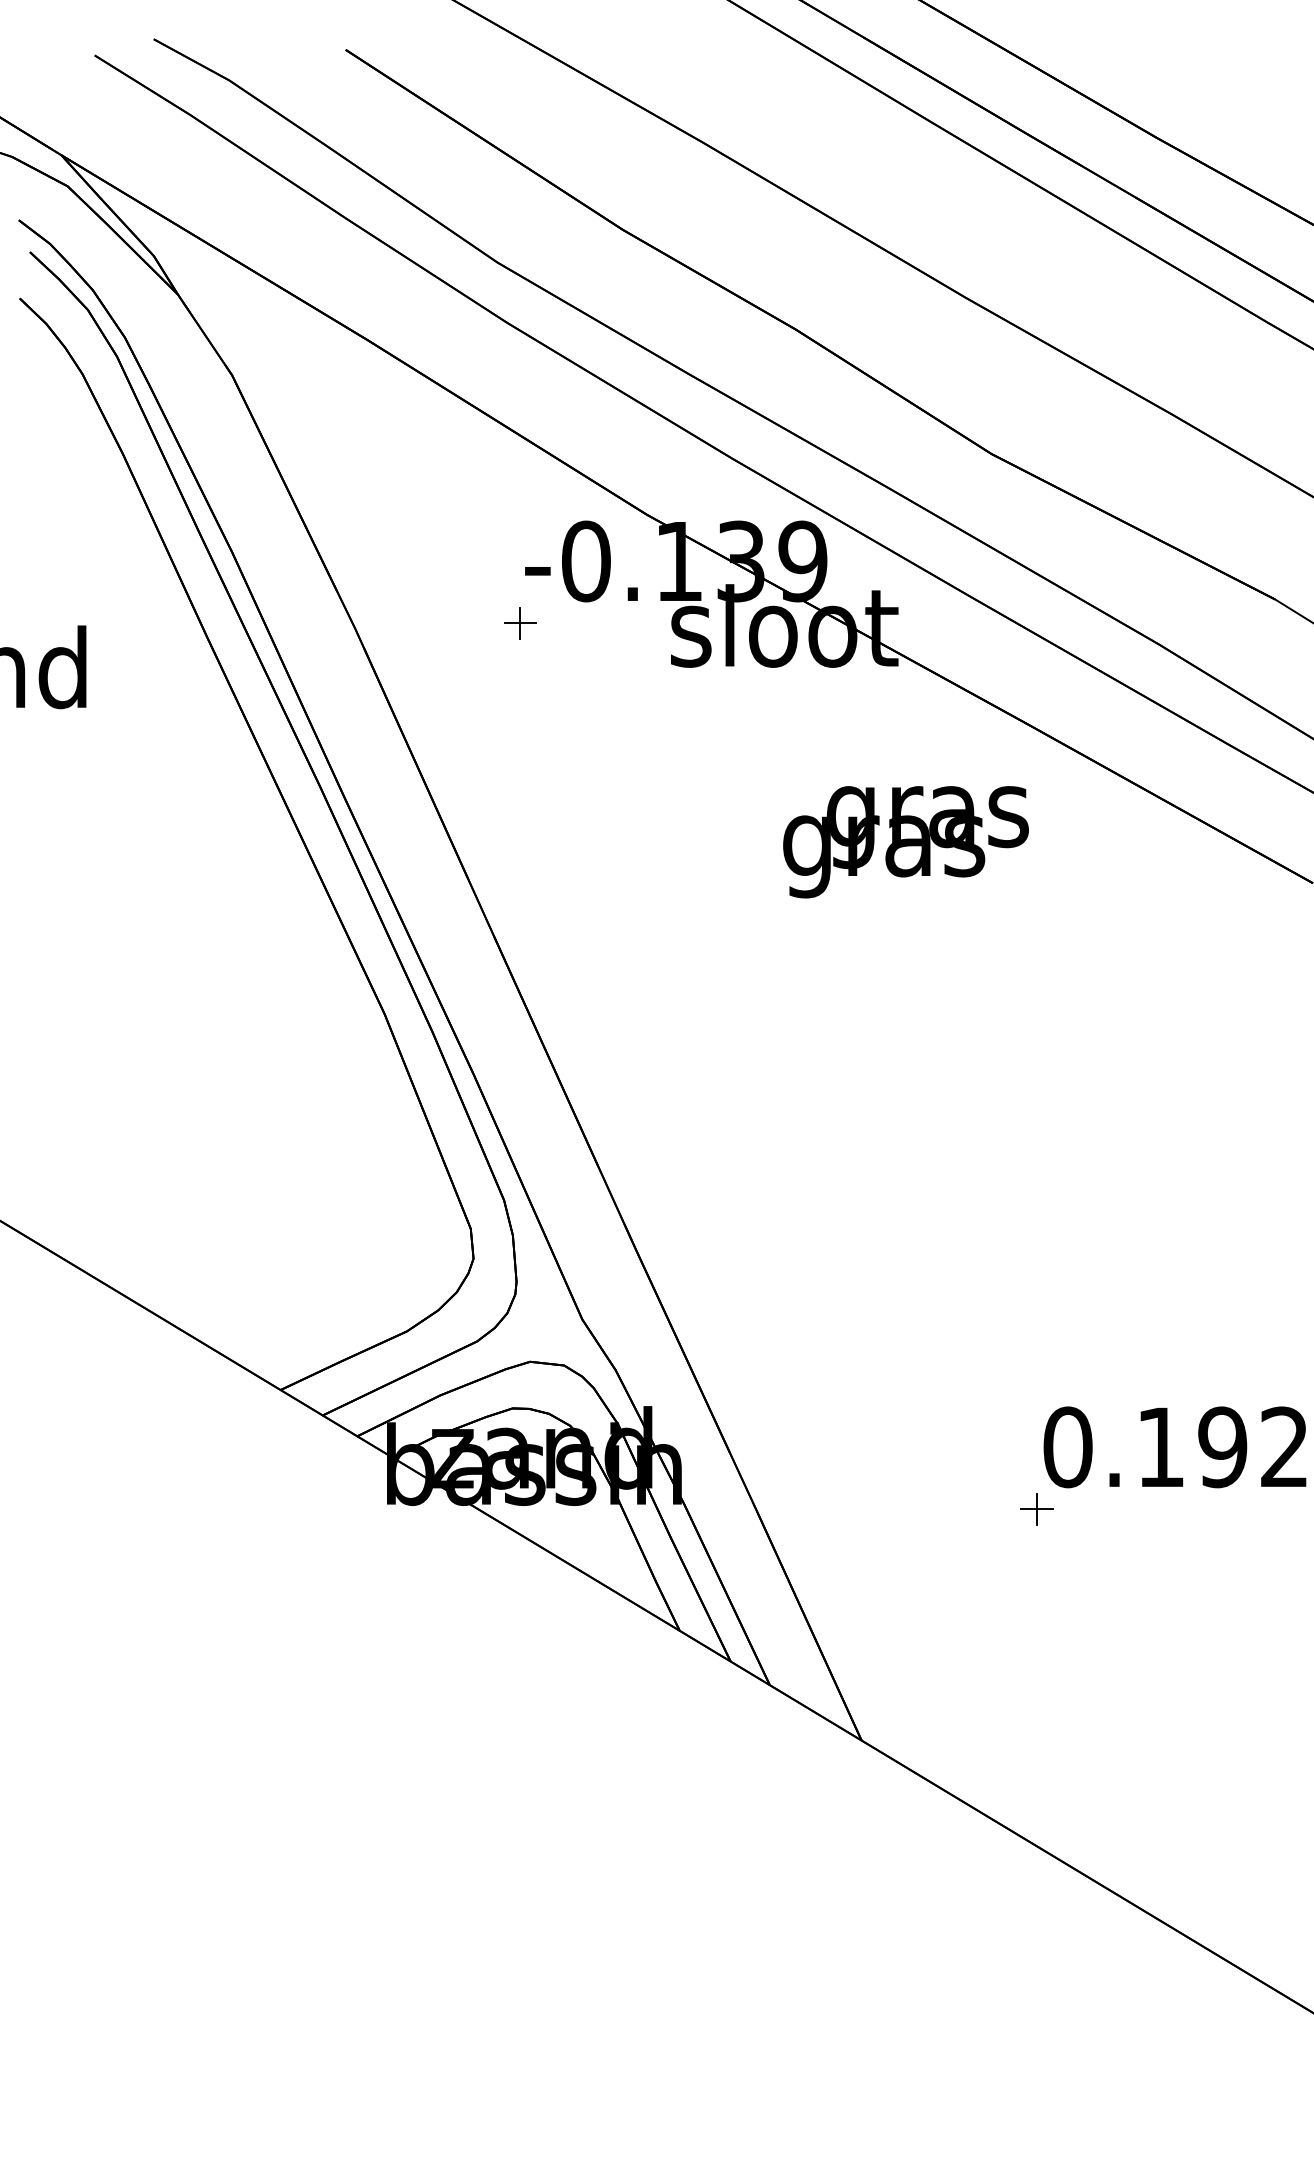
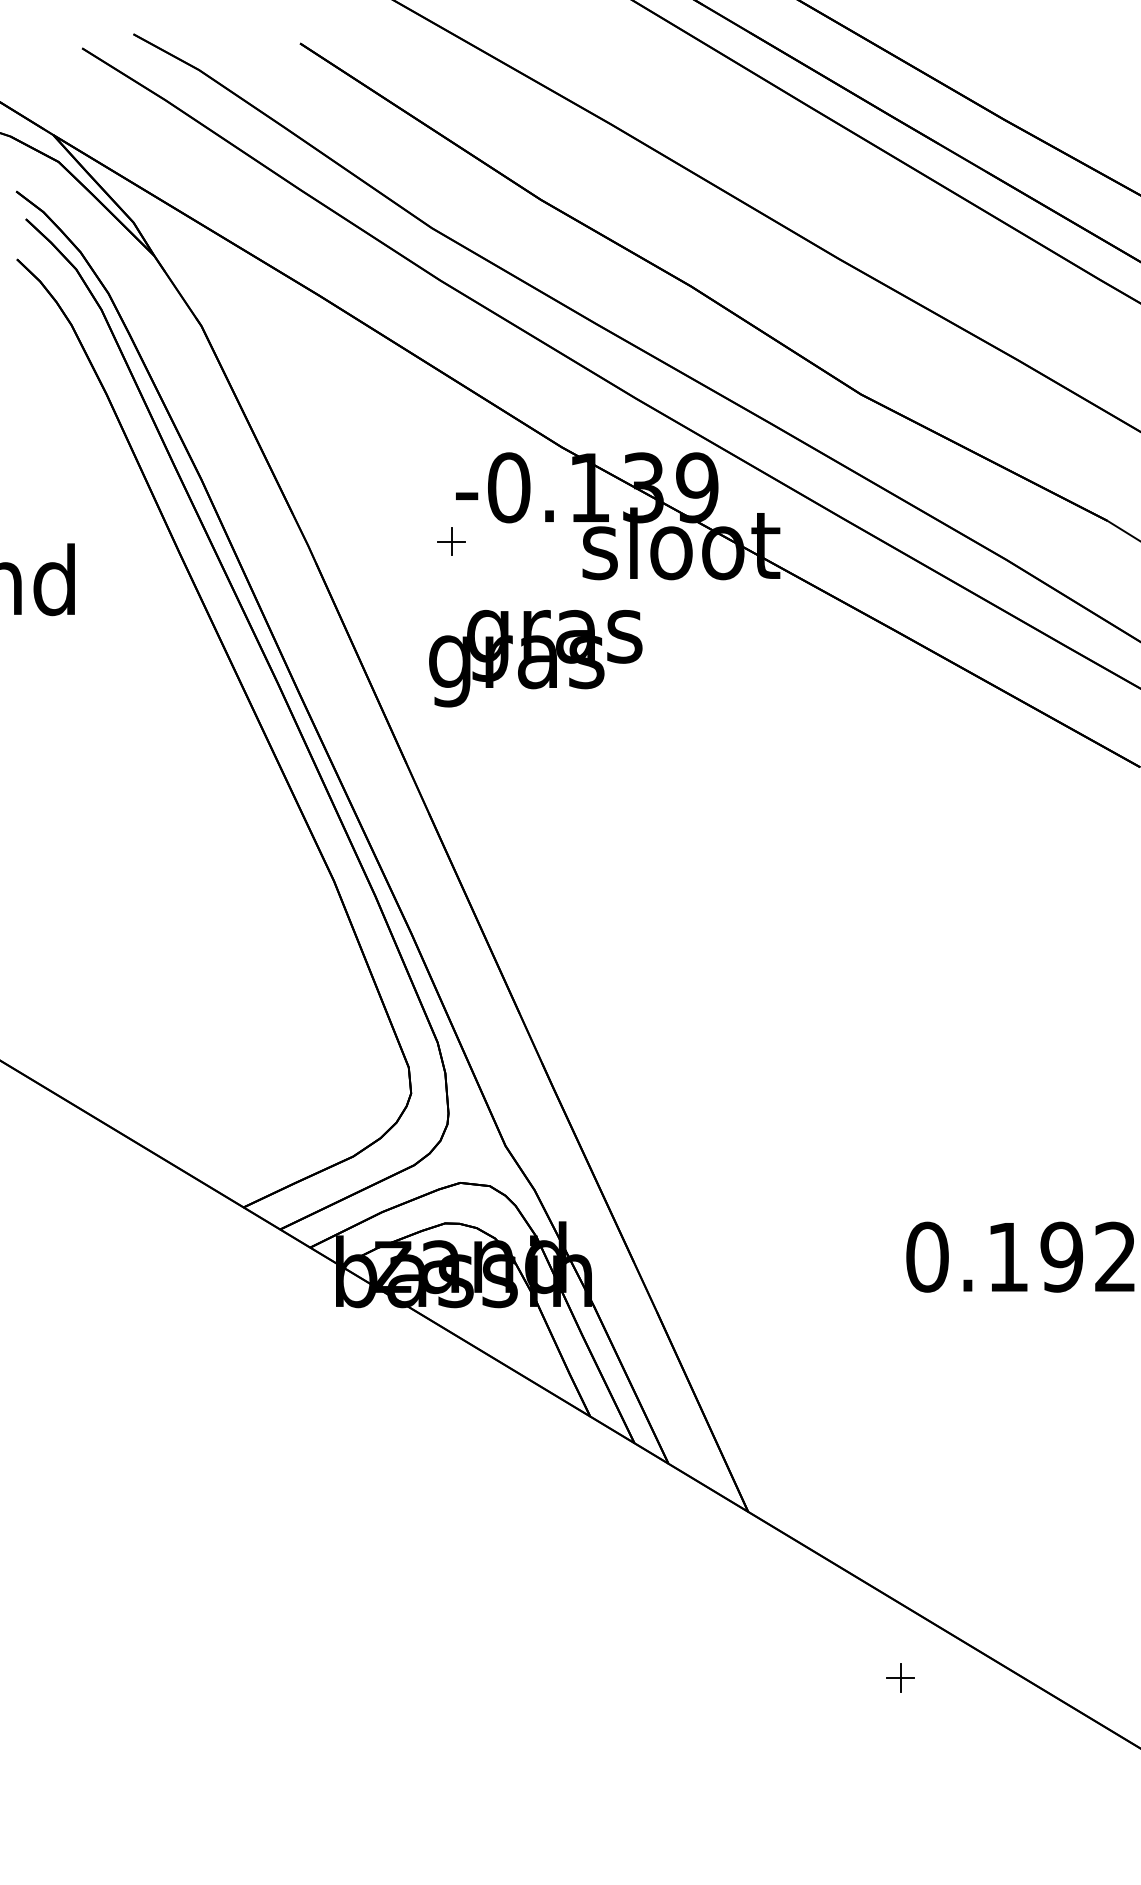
text: (905, 842) -> (535, 658), moved
part: (1036, 1508) -> (900, 1677), moved

